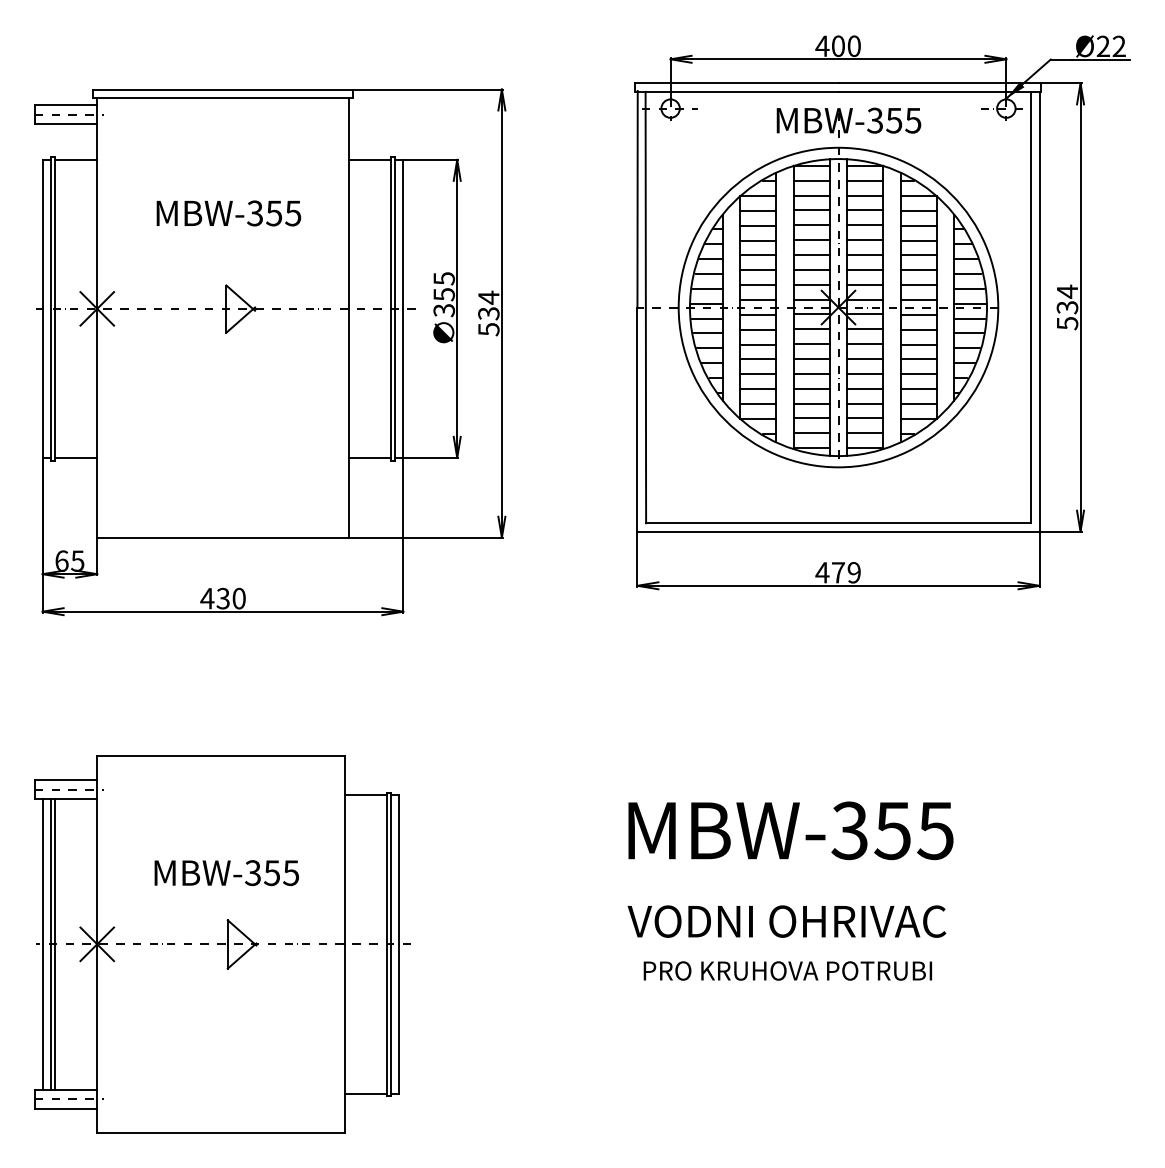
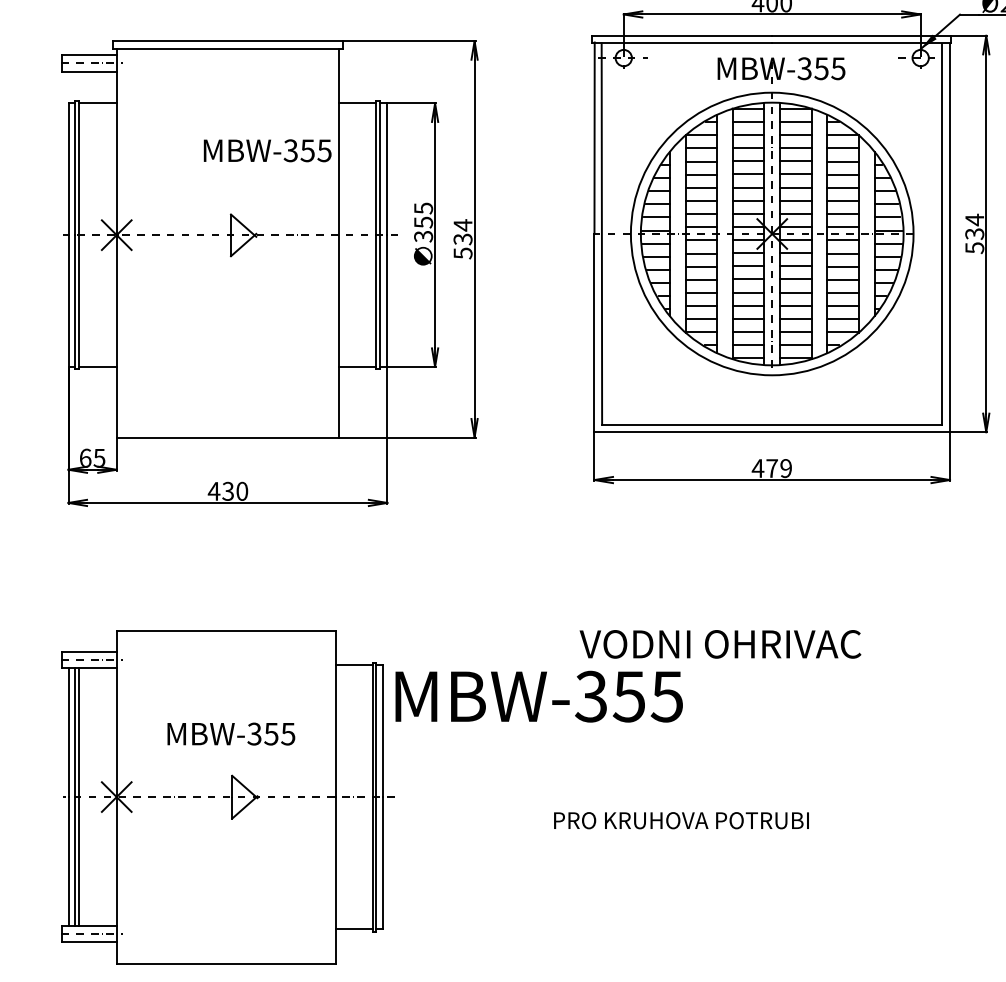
text: (228, 213) -> (267, 150), moved
text: (790, 830) -> (538, 696), moved
text: (786, 921) -> (720, 644), moved
text: (787, 970) -> (681, 820), moved

